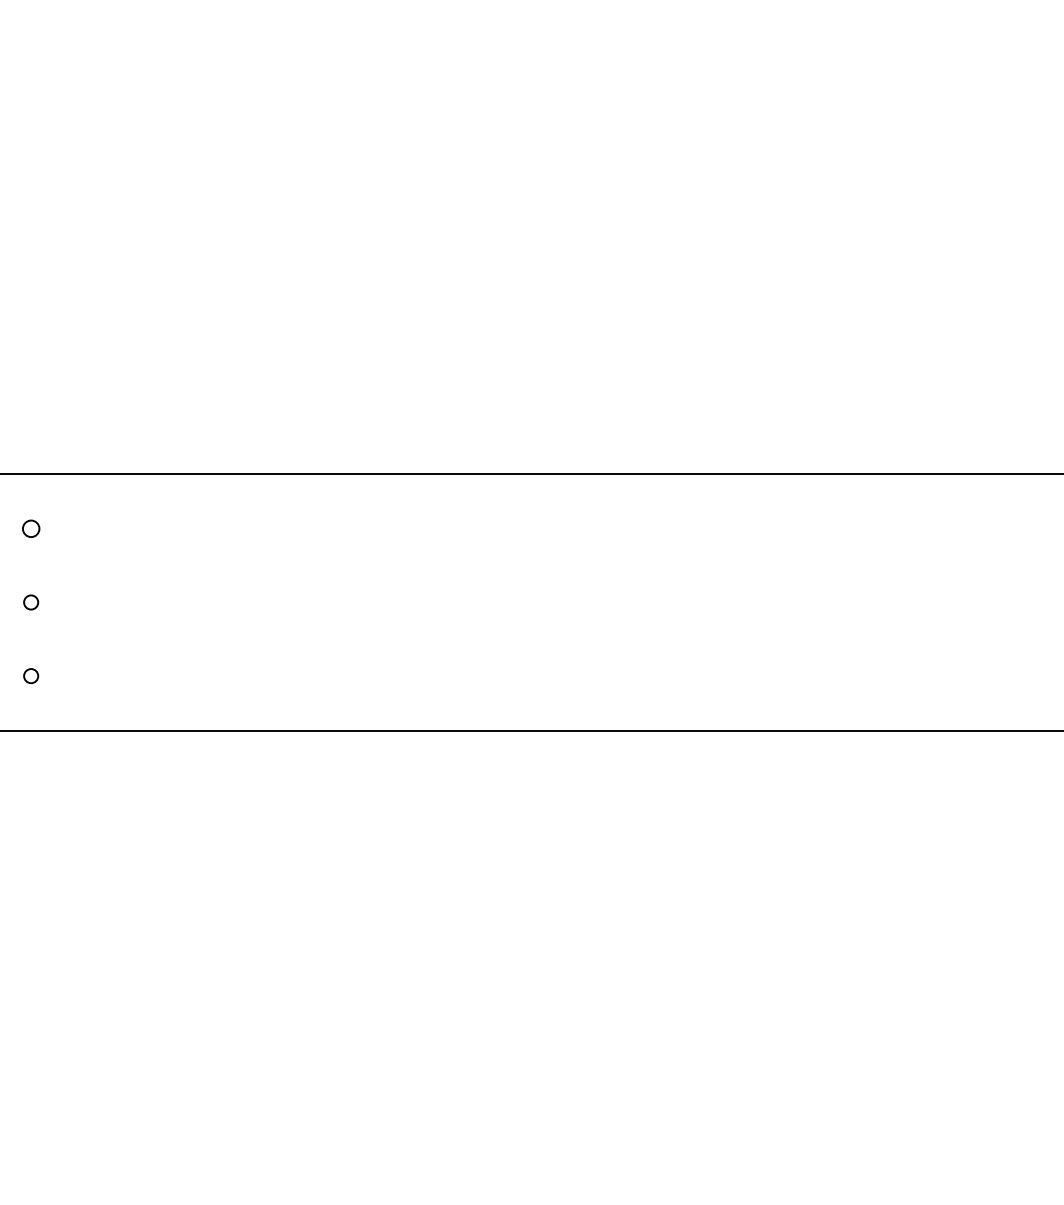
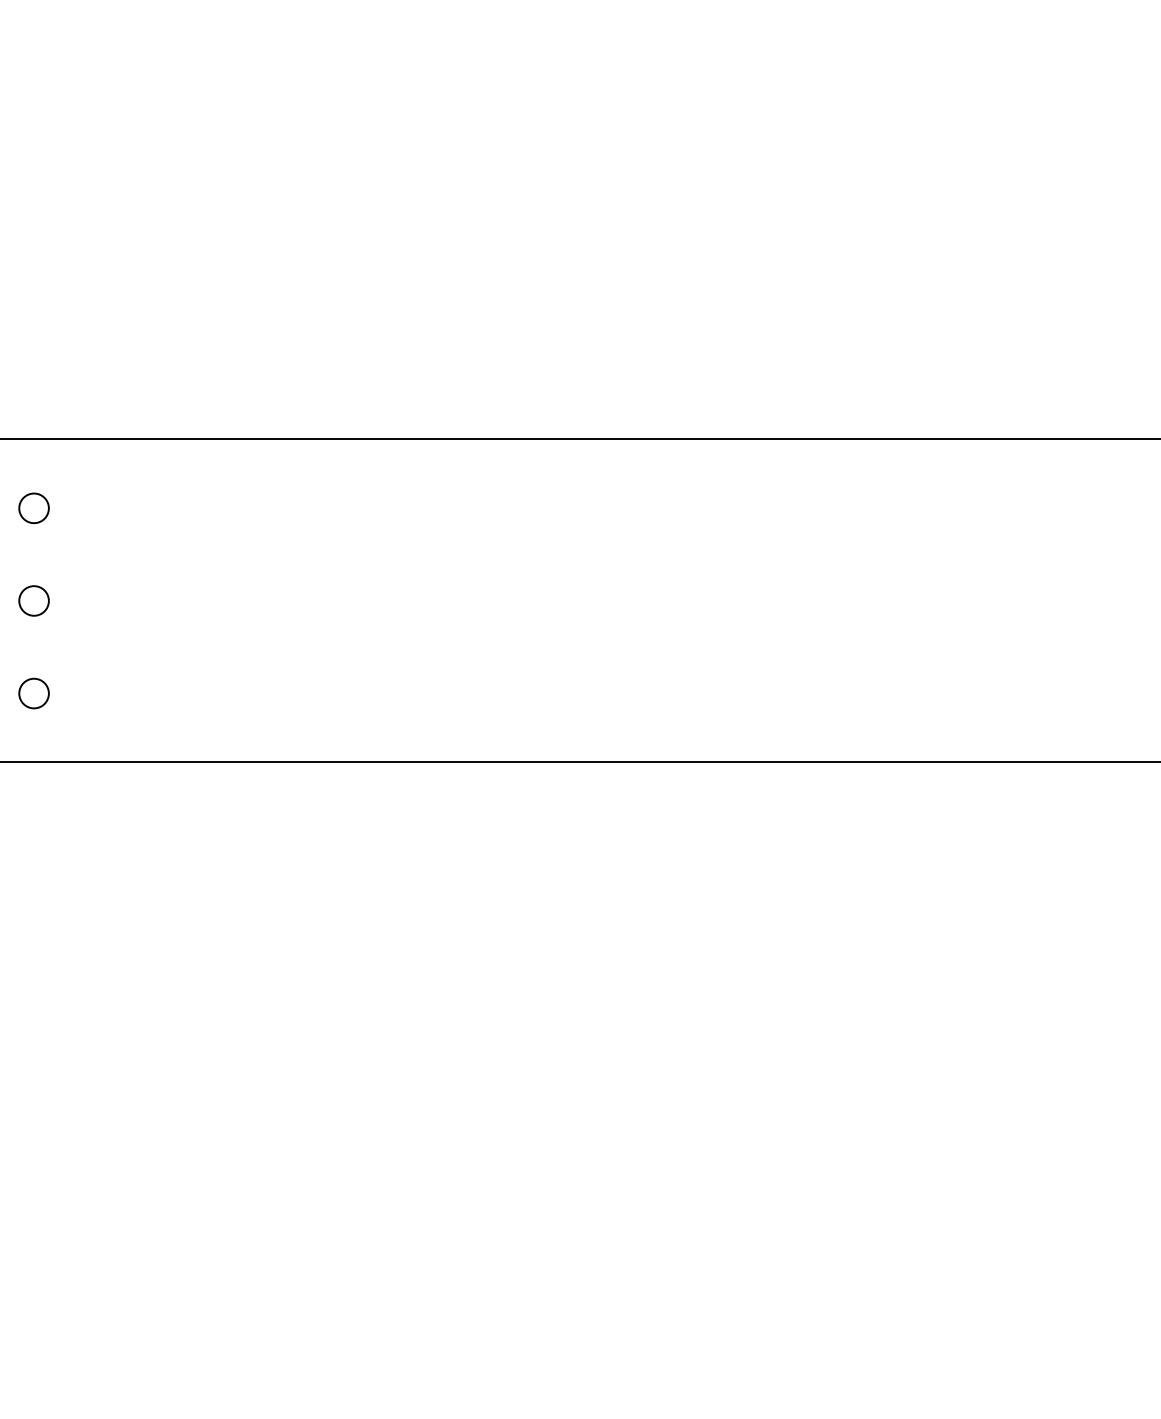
circle: (30, 528) -> (33, 508), size x1.43
circle: (30, 602) -> (33, 600), size x1.67
circle: (30, 675) -> (33, 692), size x1.67

